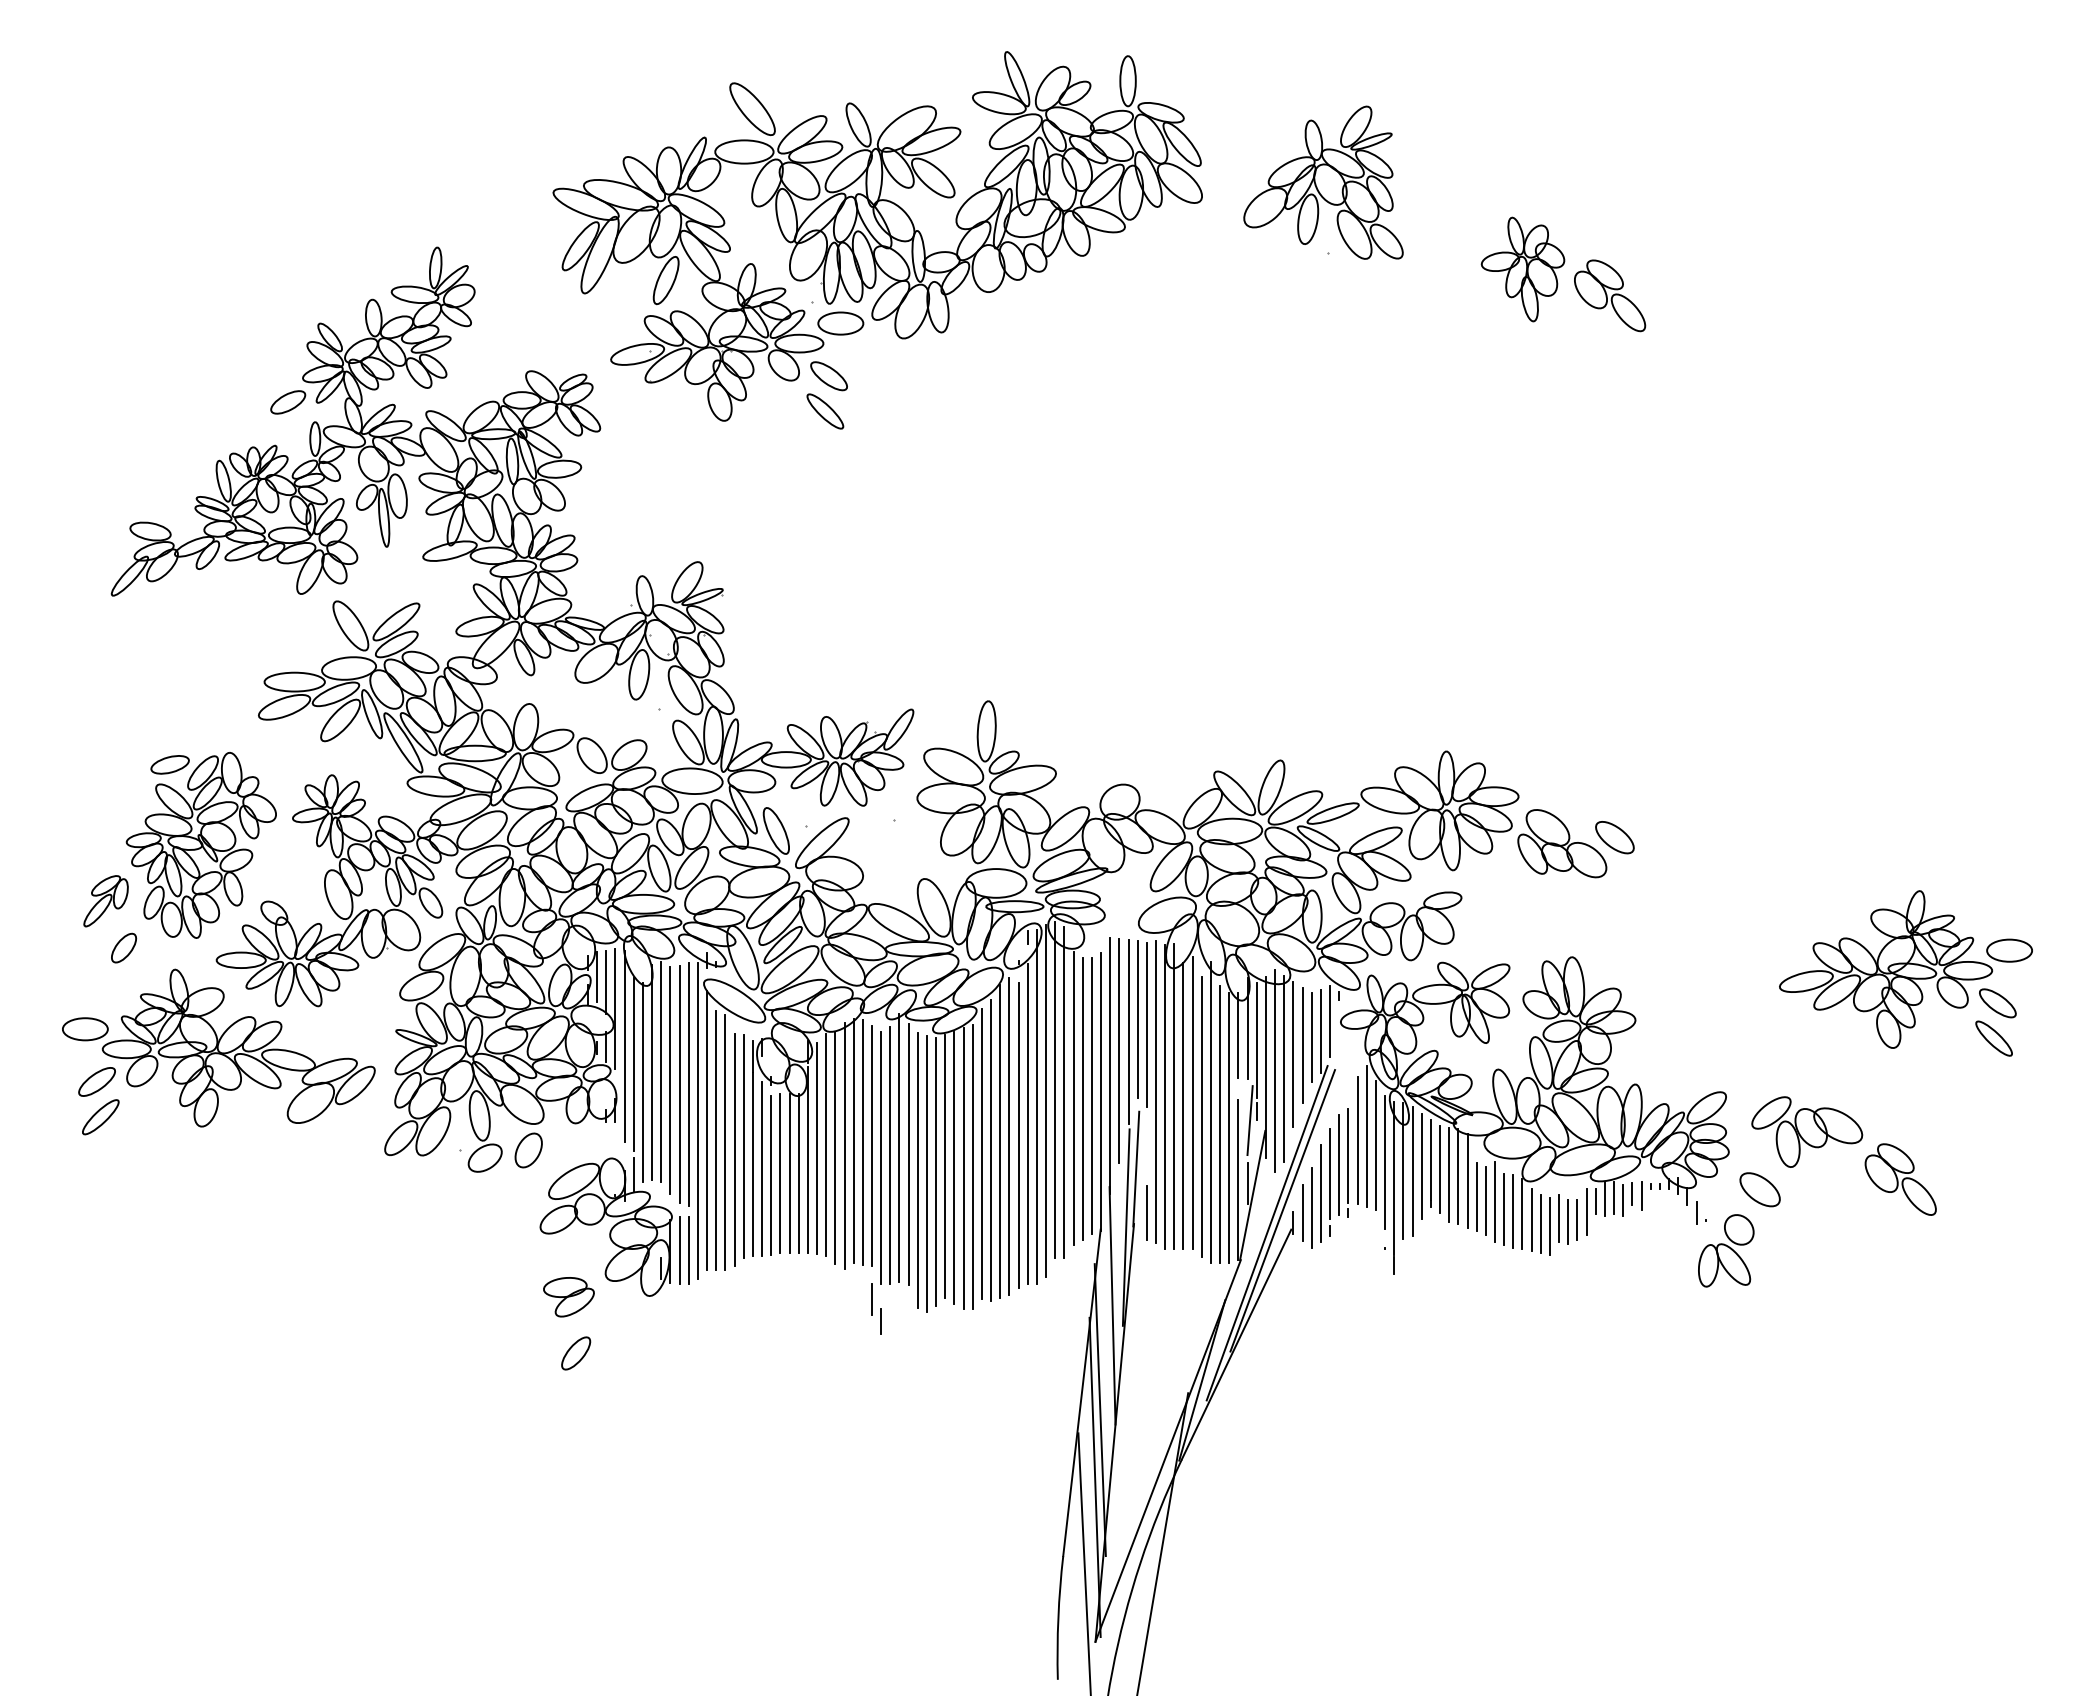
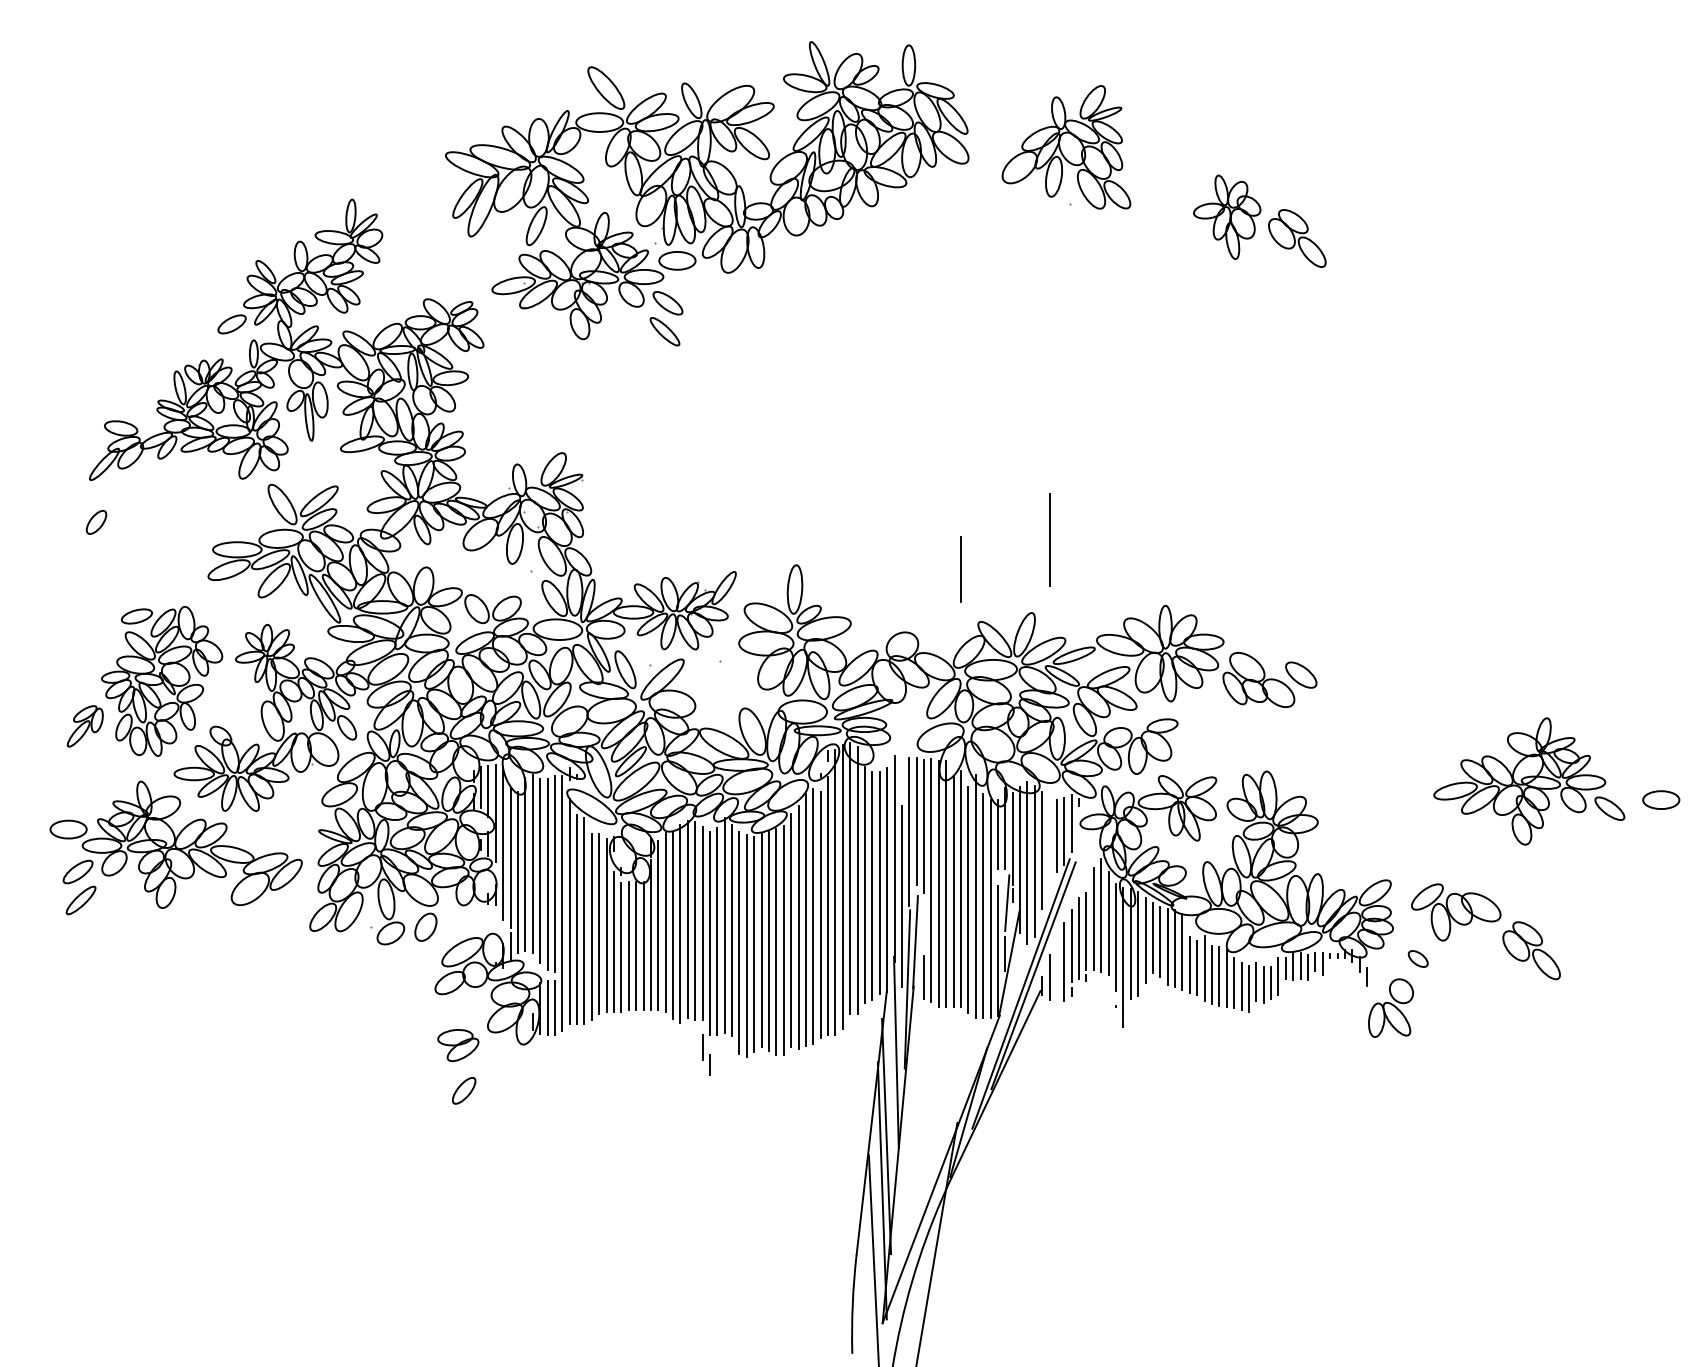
part: (124, 947) -> (96, 521), moved
part: (2009, 950) -> (1661, 799), moved
part: (1993, 1038) -> (1606, 837), removed
line: (1302, 1045) -> (1049, 539), moved
line: (1118, 1050) -> (901, 895), moved
part: (1759, 1189) -> (1417, 958), size x0.6
line: (1311, 1207) -> (960, 569), moved

